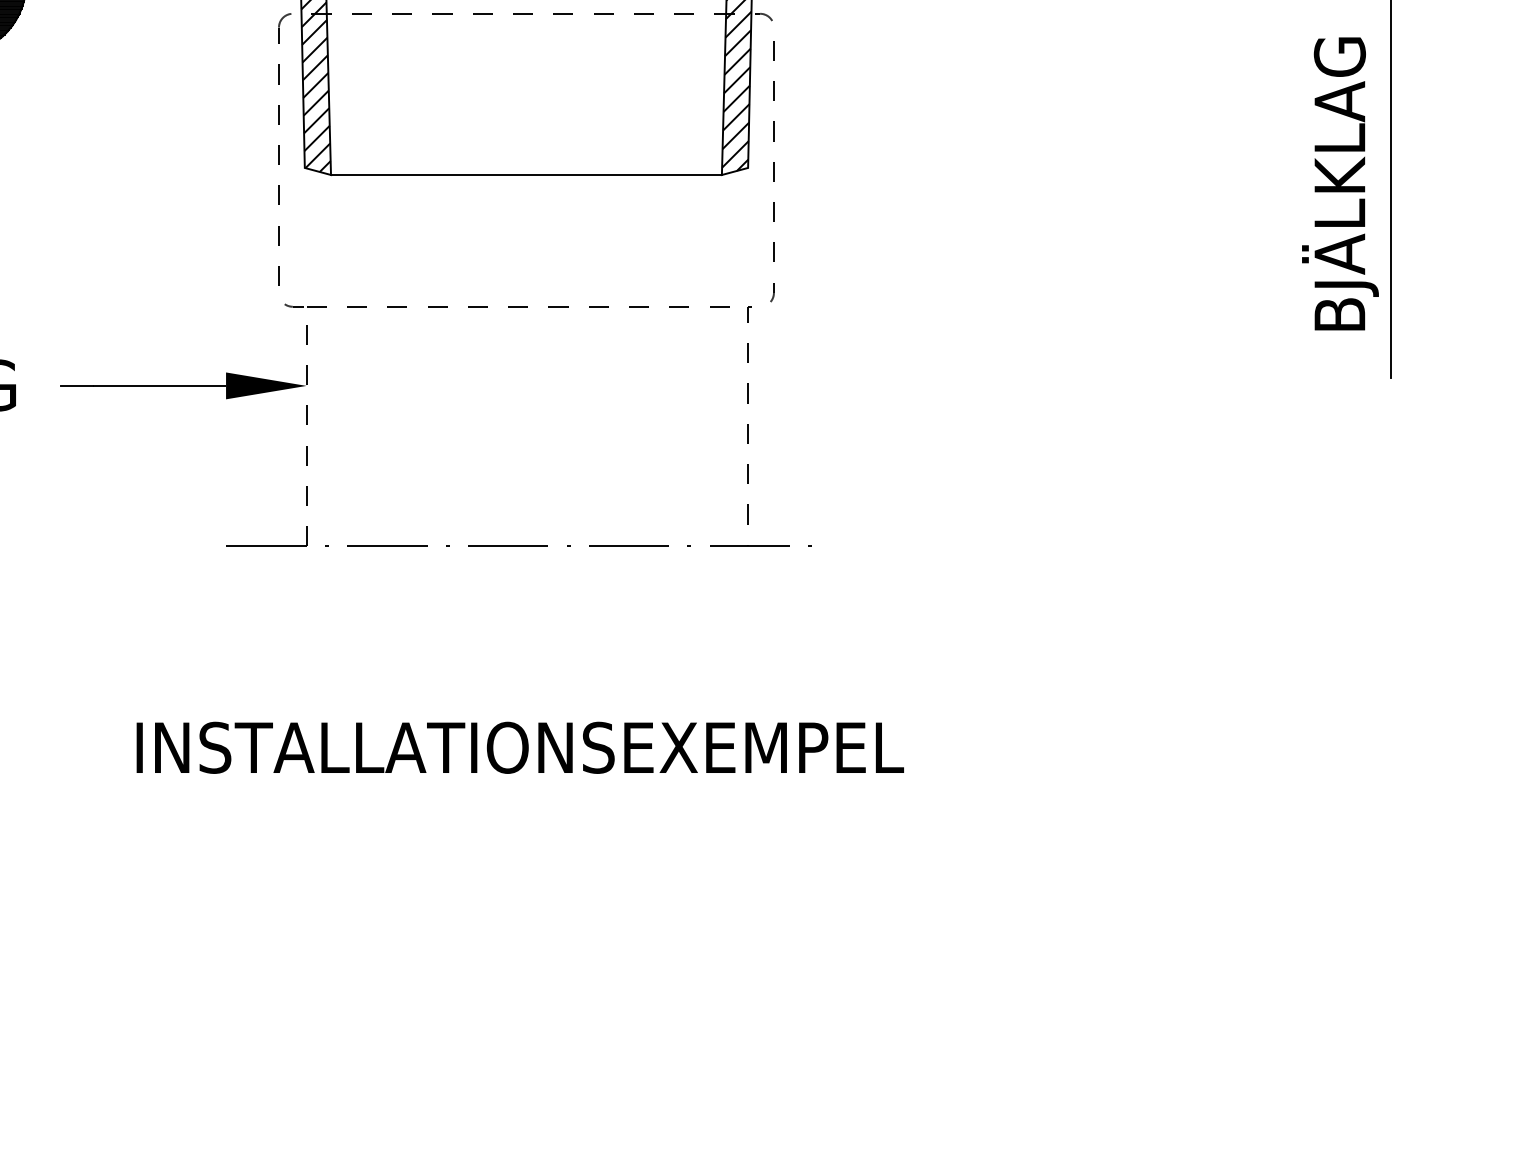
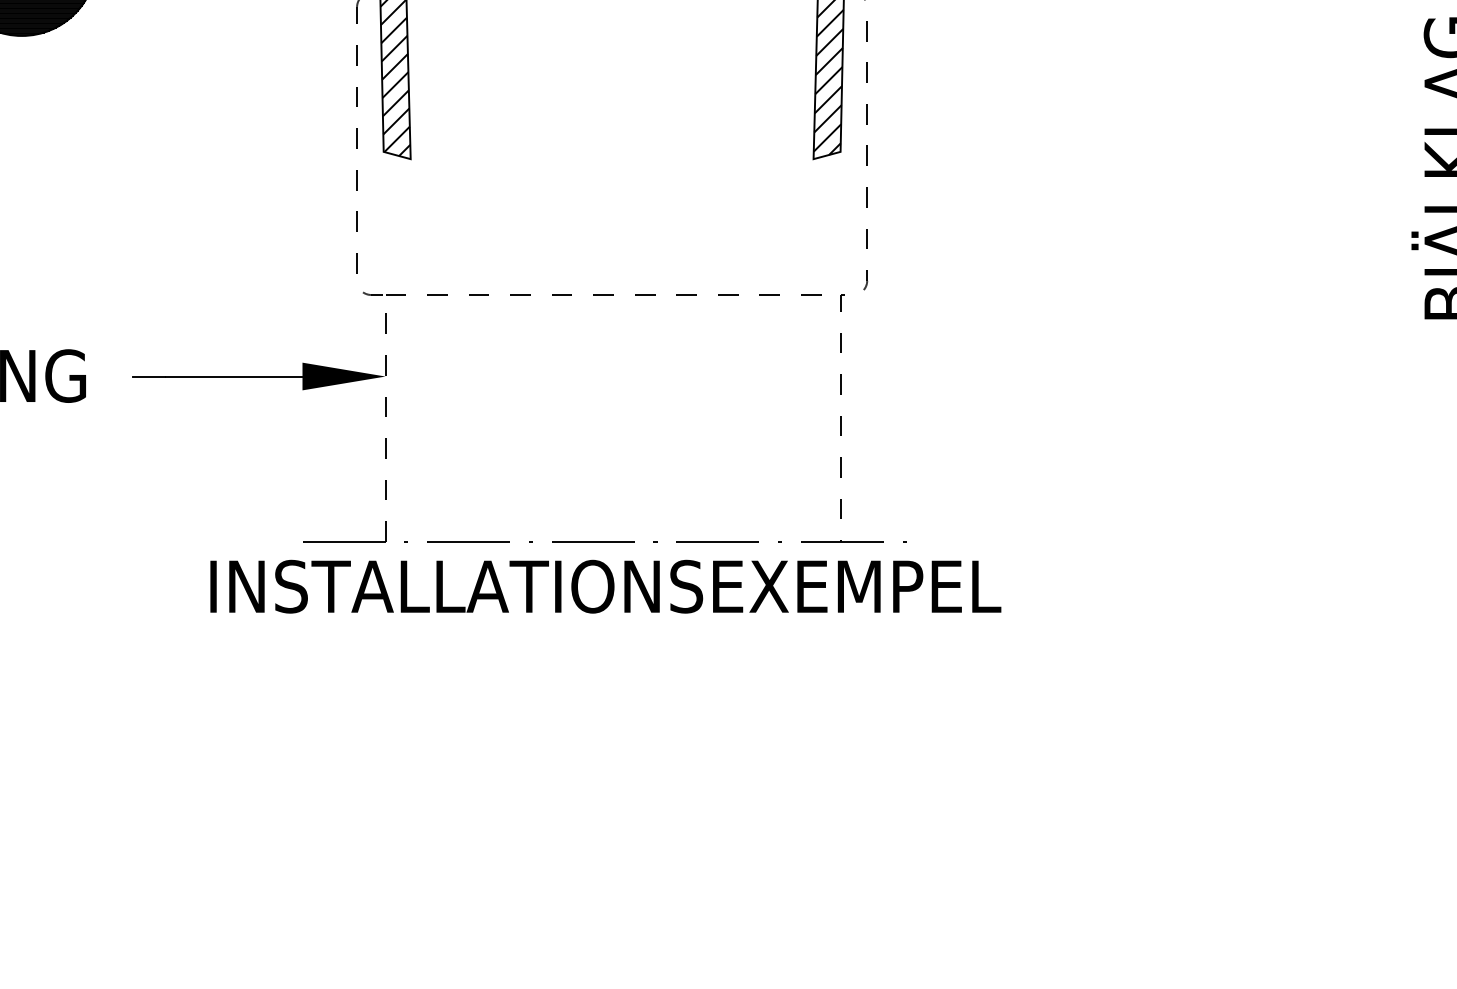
line: (526, 175) -> (612, 159), removed
text: (519, 747) -> (604, 586), moved

